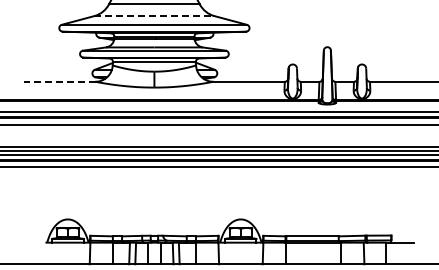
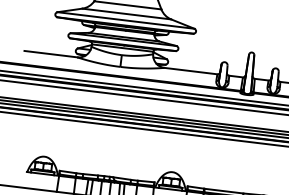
line: (154, 16) -> (126, 14), dashed -> solid
line: (59, 81) -> (50, 53), dashed -> solid

